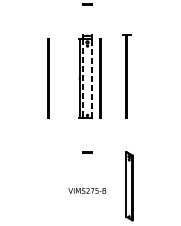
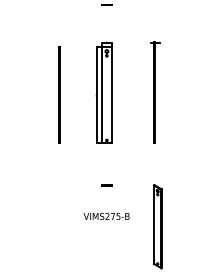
line: (100, 77) -> (122, 94), removed
line: (83, 78) -> (101, 95), dashed -> solid
line: (92, 78) -> (112, 95), dashed -> solid
text: (87, 190) -> (106, 215), moved

